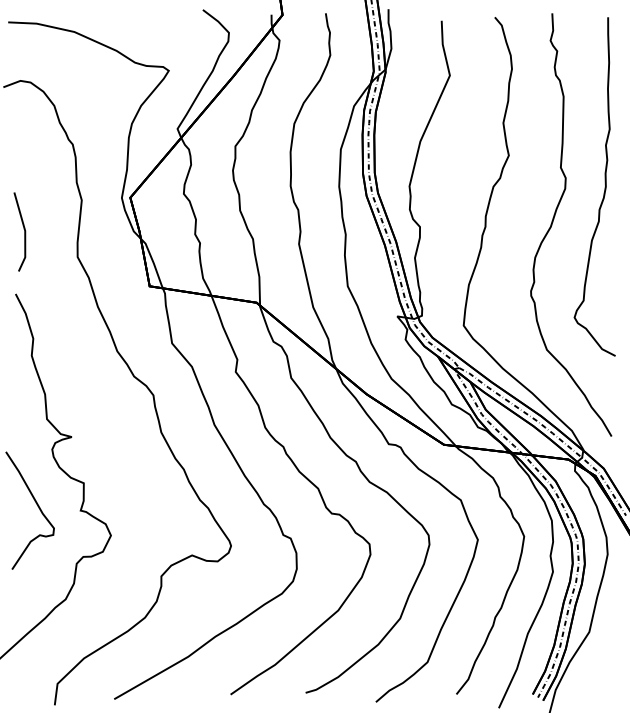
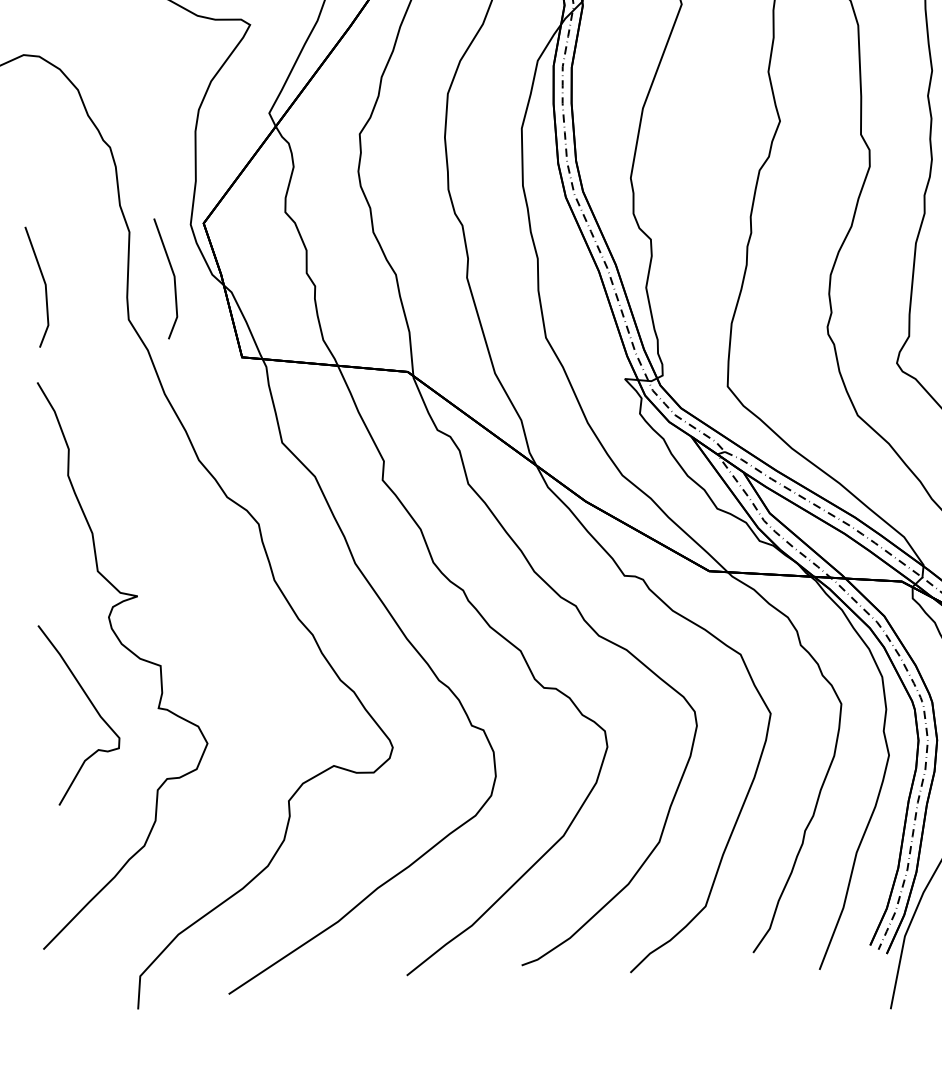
line: (107, 229) -> (171, 274), added

